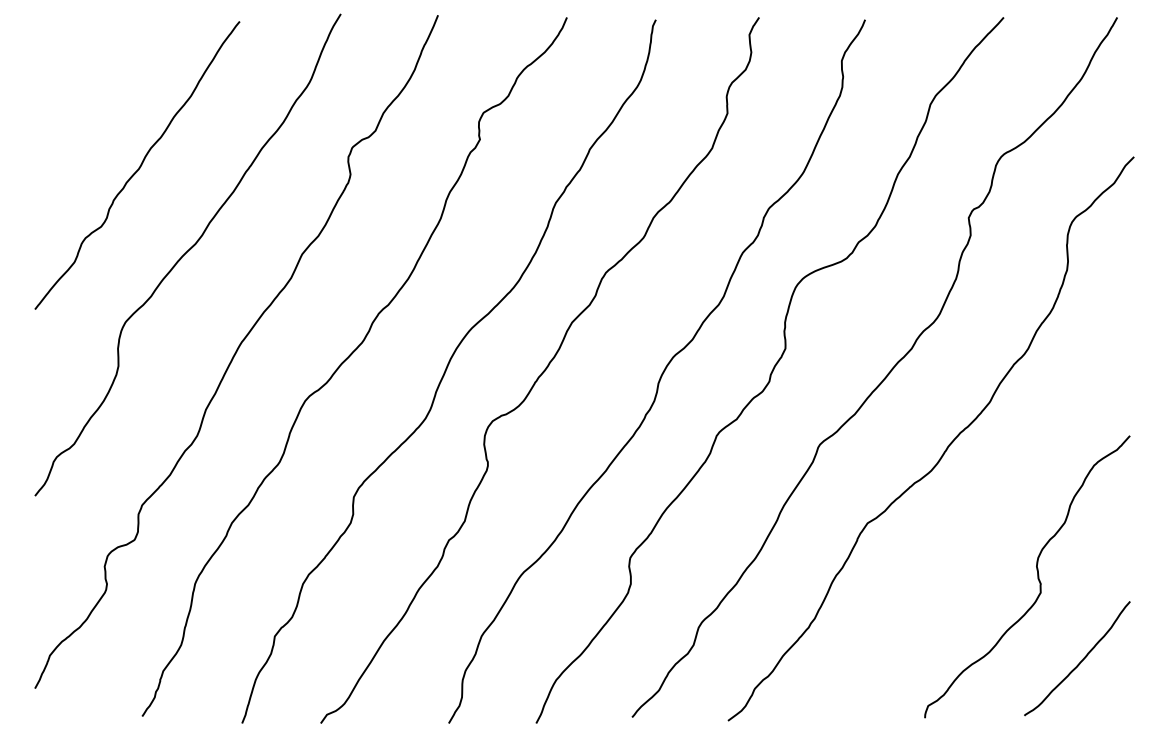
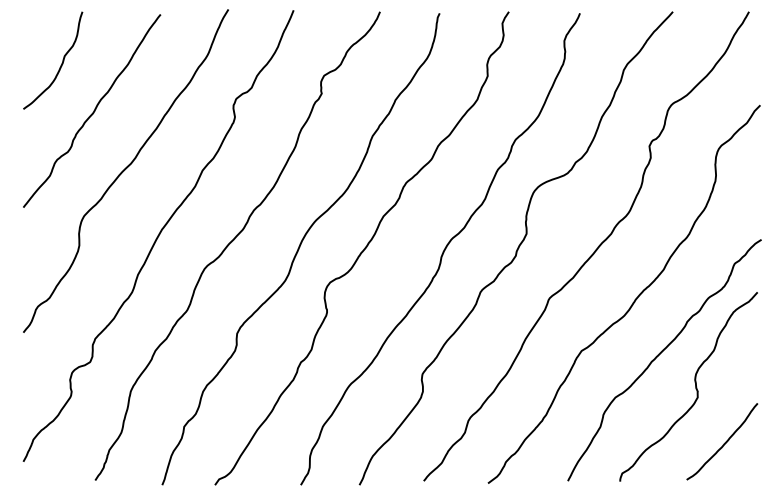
curve: (91, 94) -> (61, 63), added
curve: (983, 530) -> (659, 355), added

